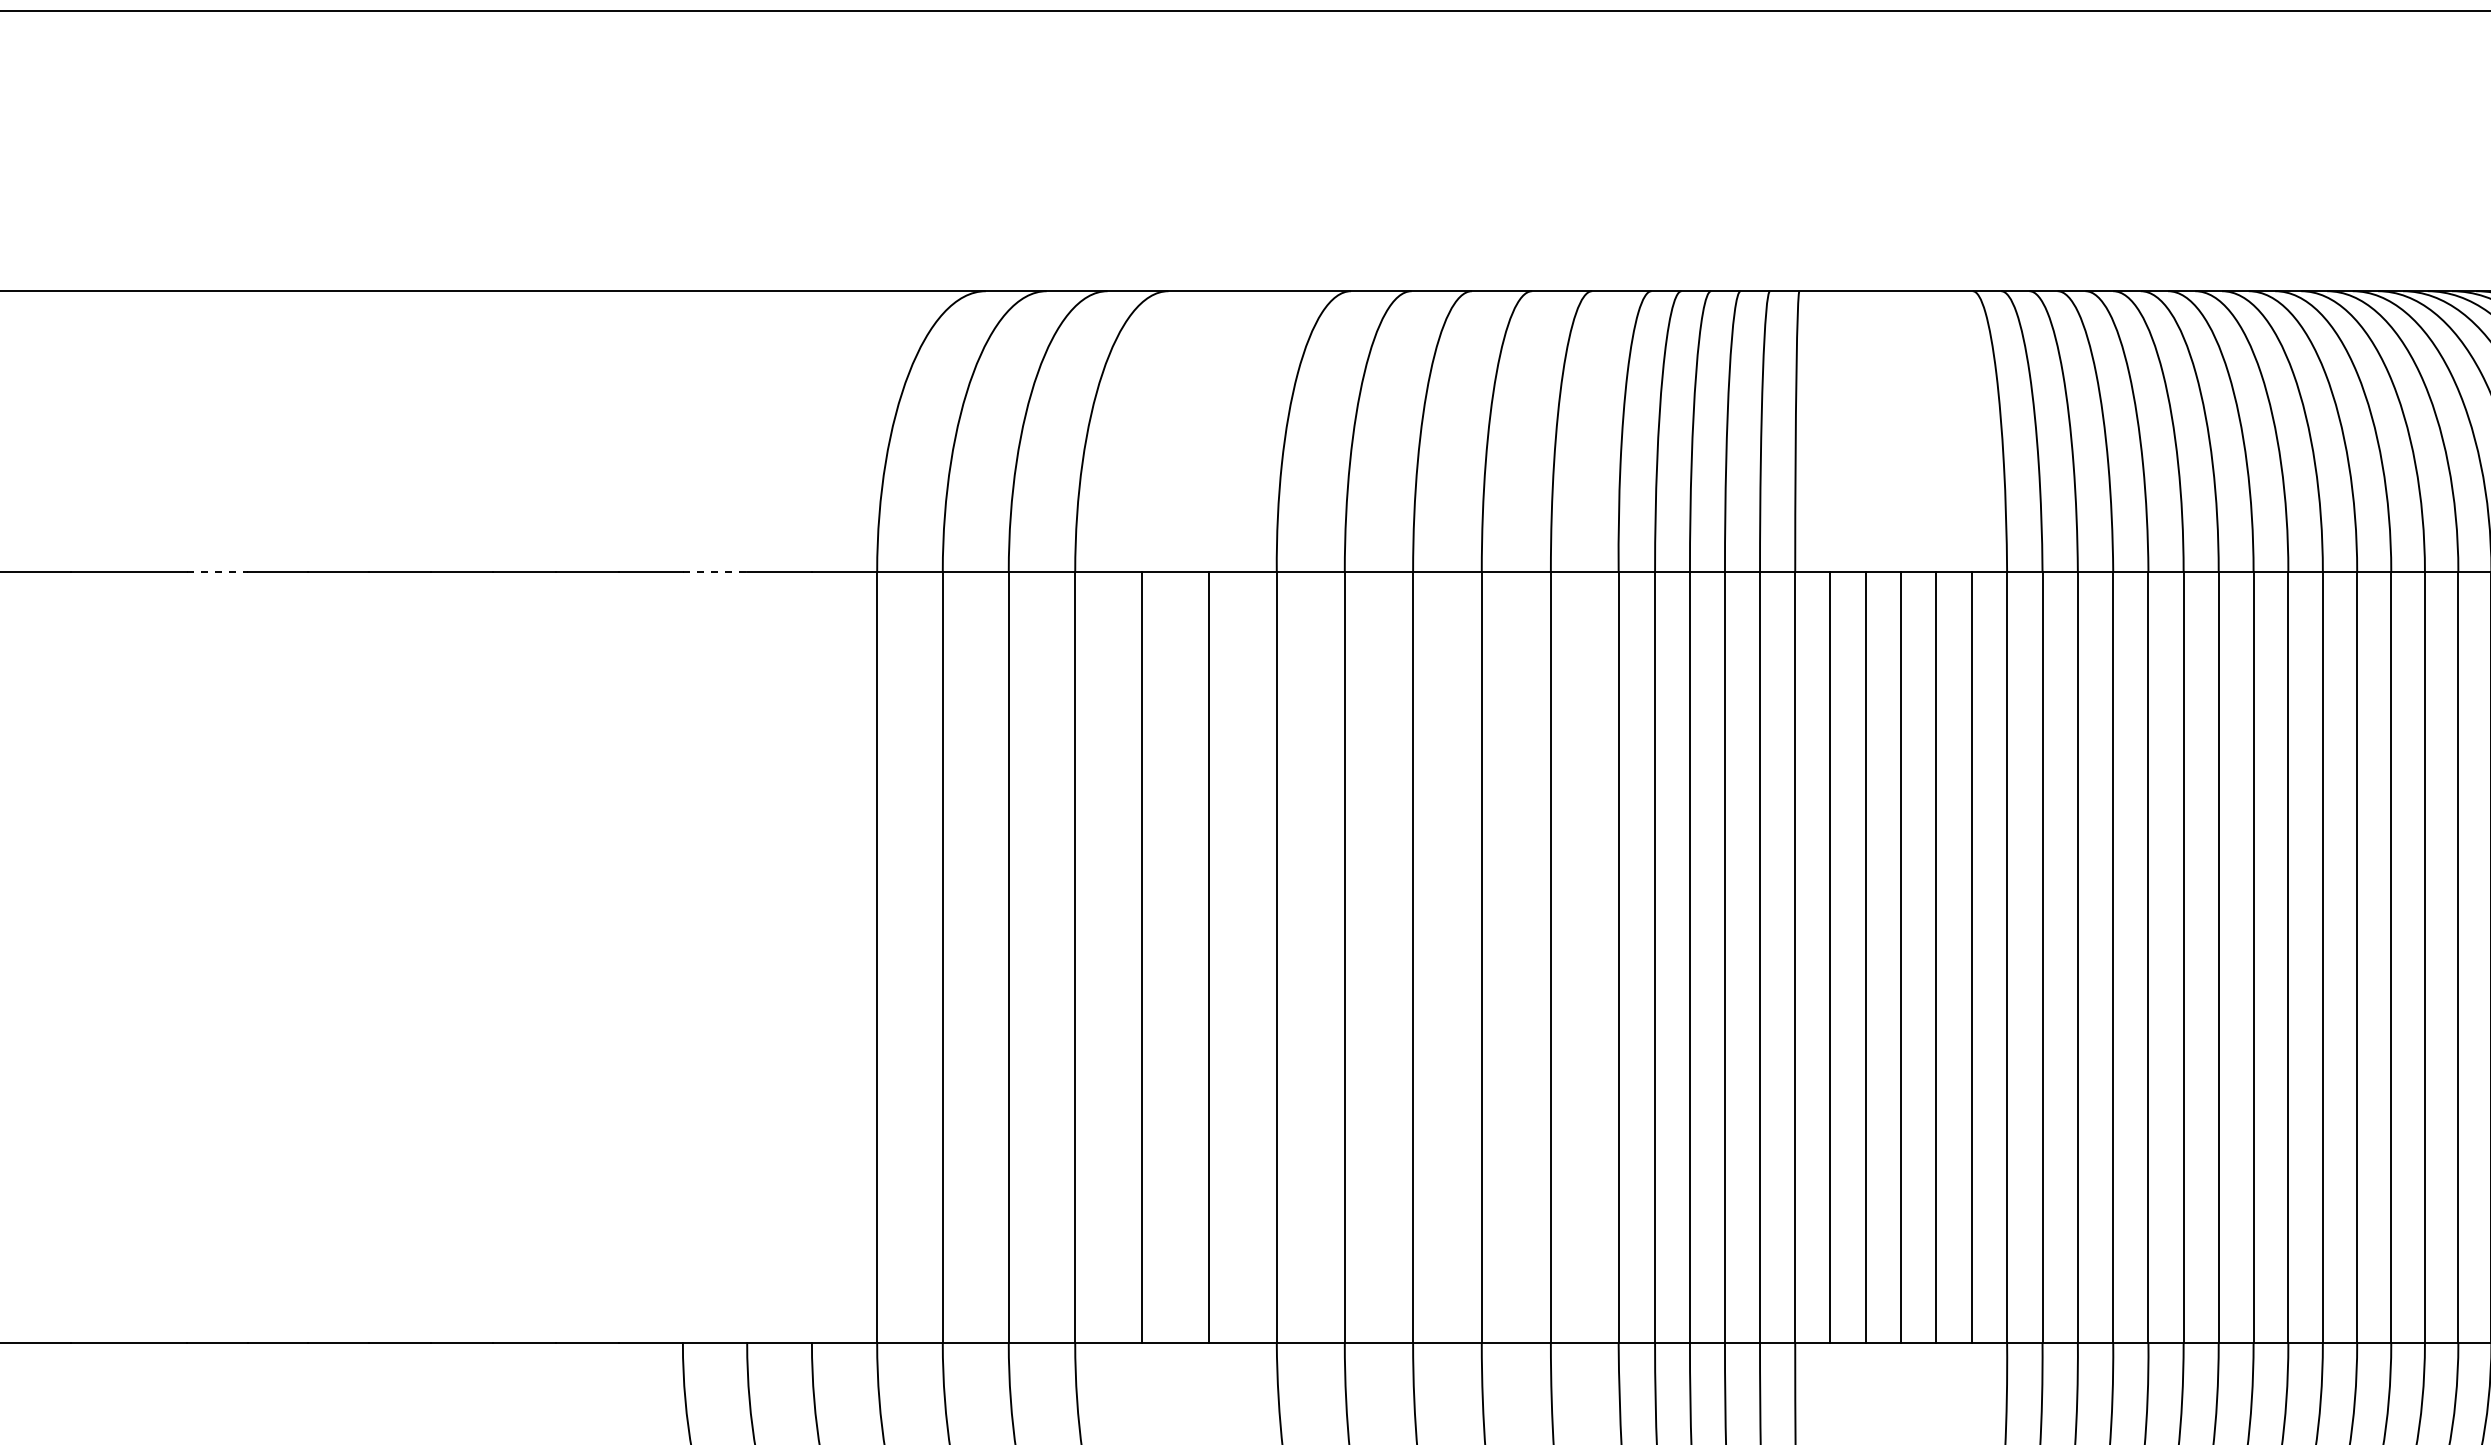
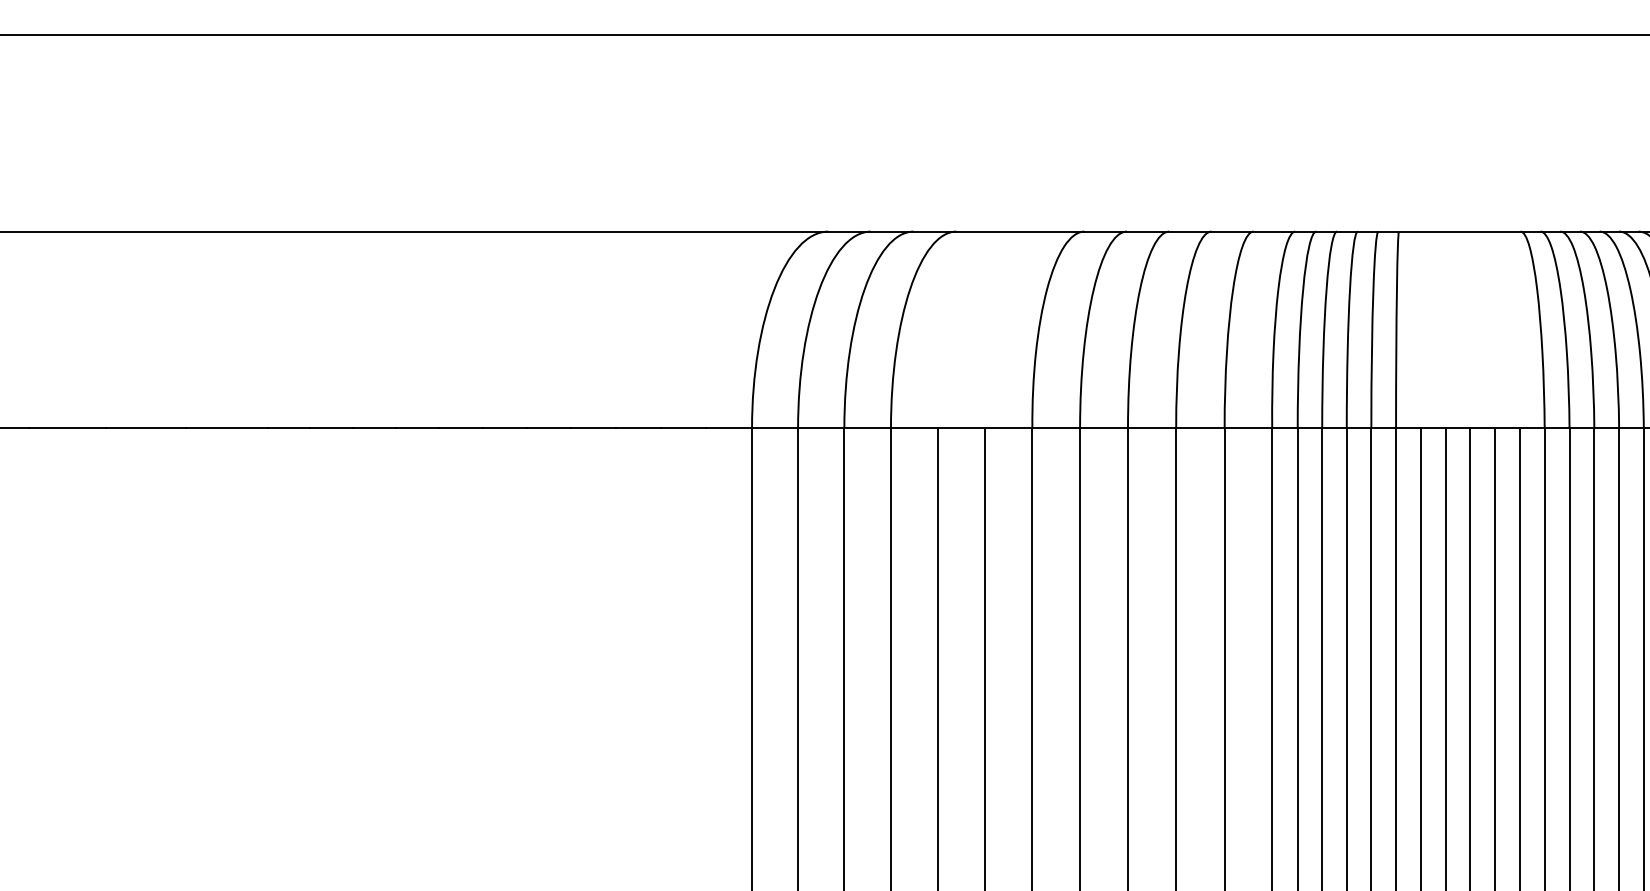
line: (217, 571) -> (289, 428), dashed -> solid
line: (715, 571) -> (638, 428), dashed -> solid

